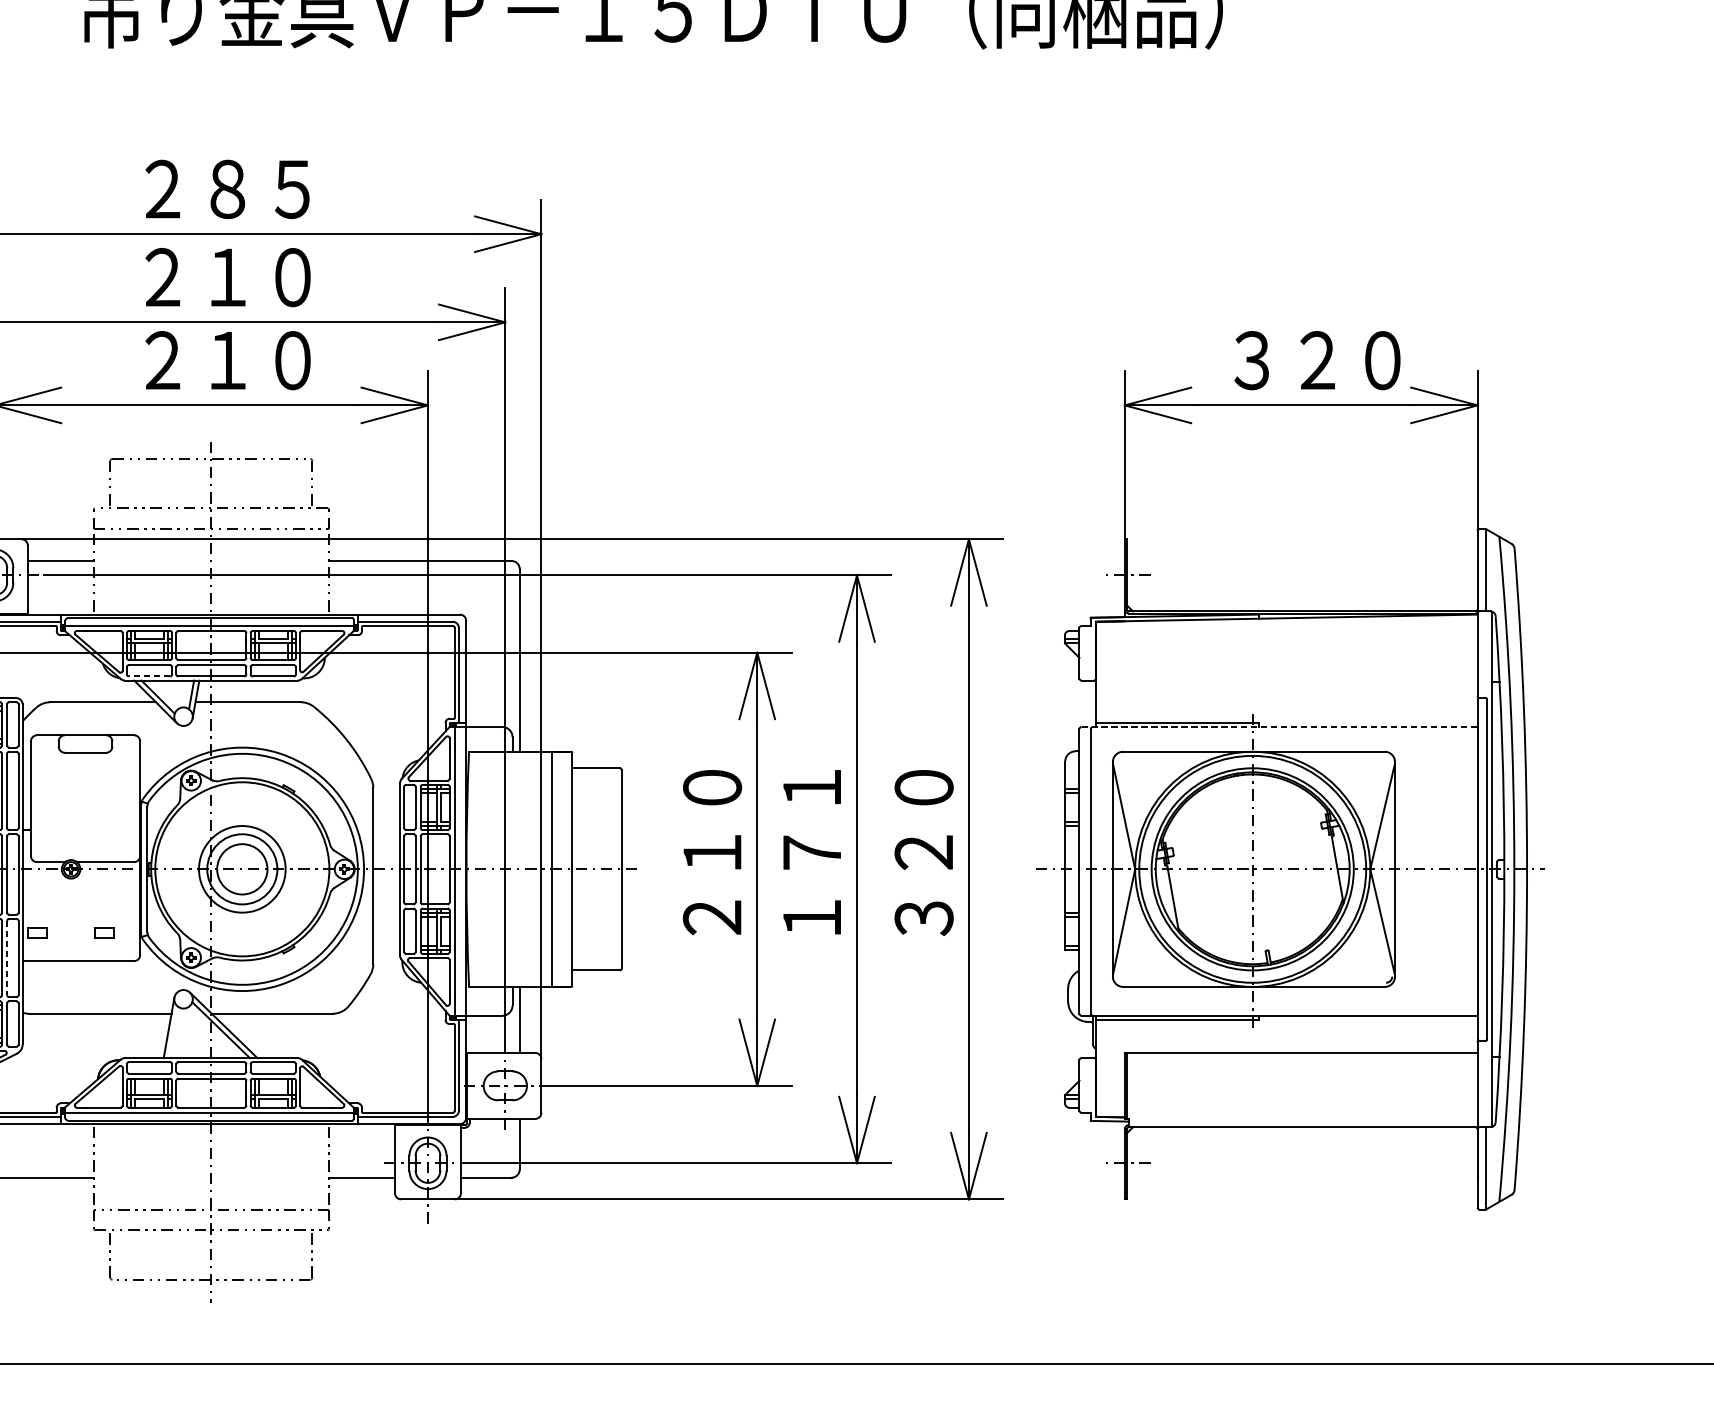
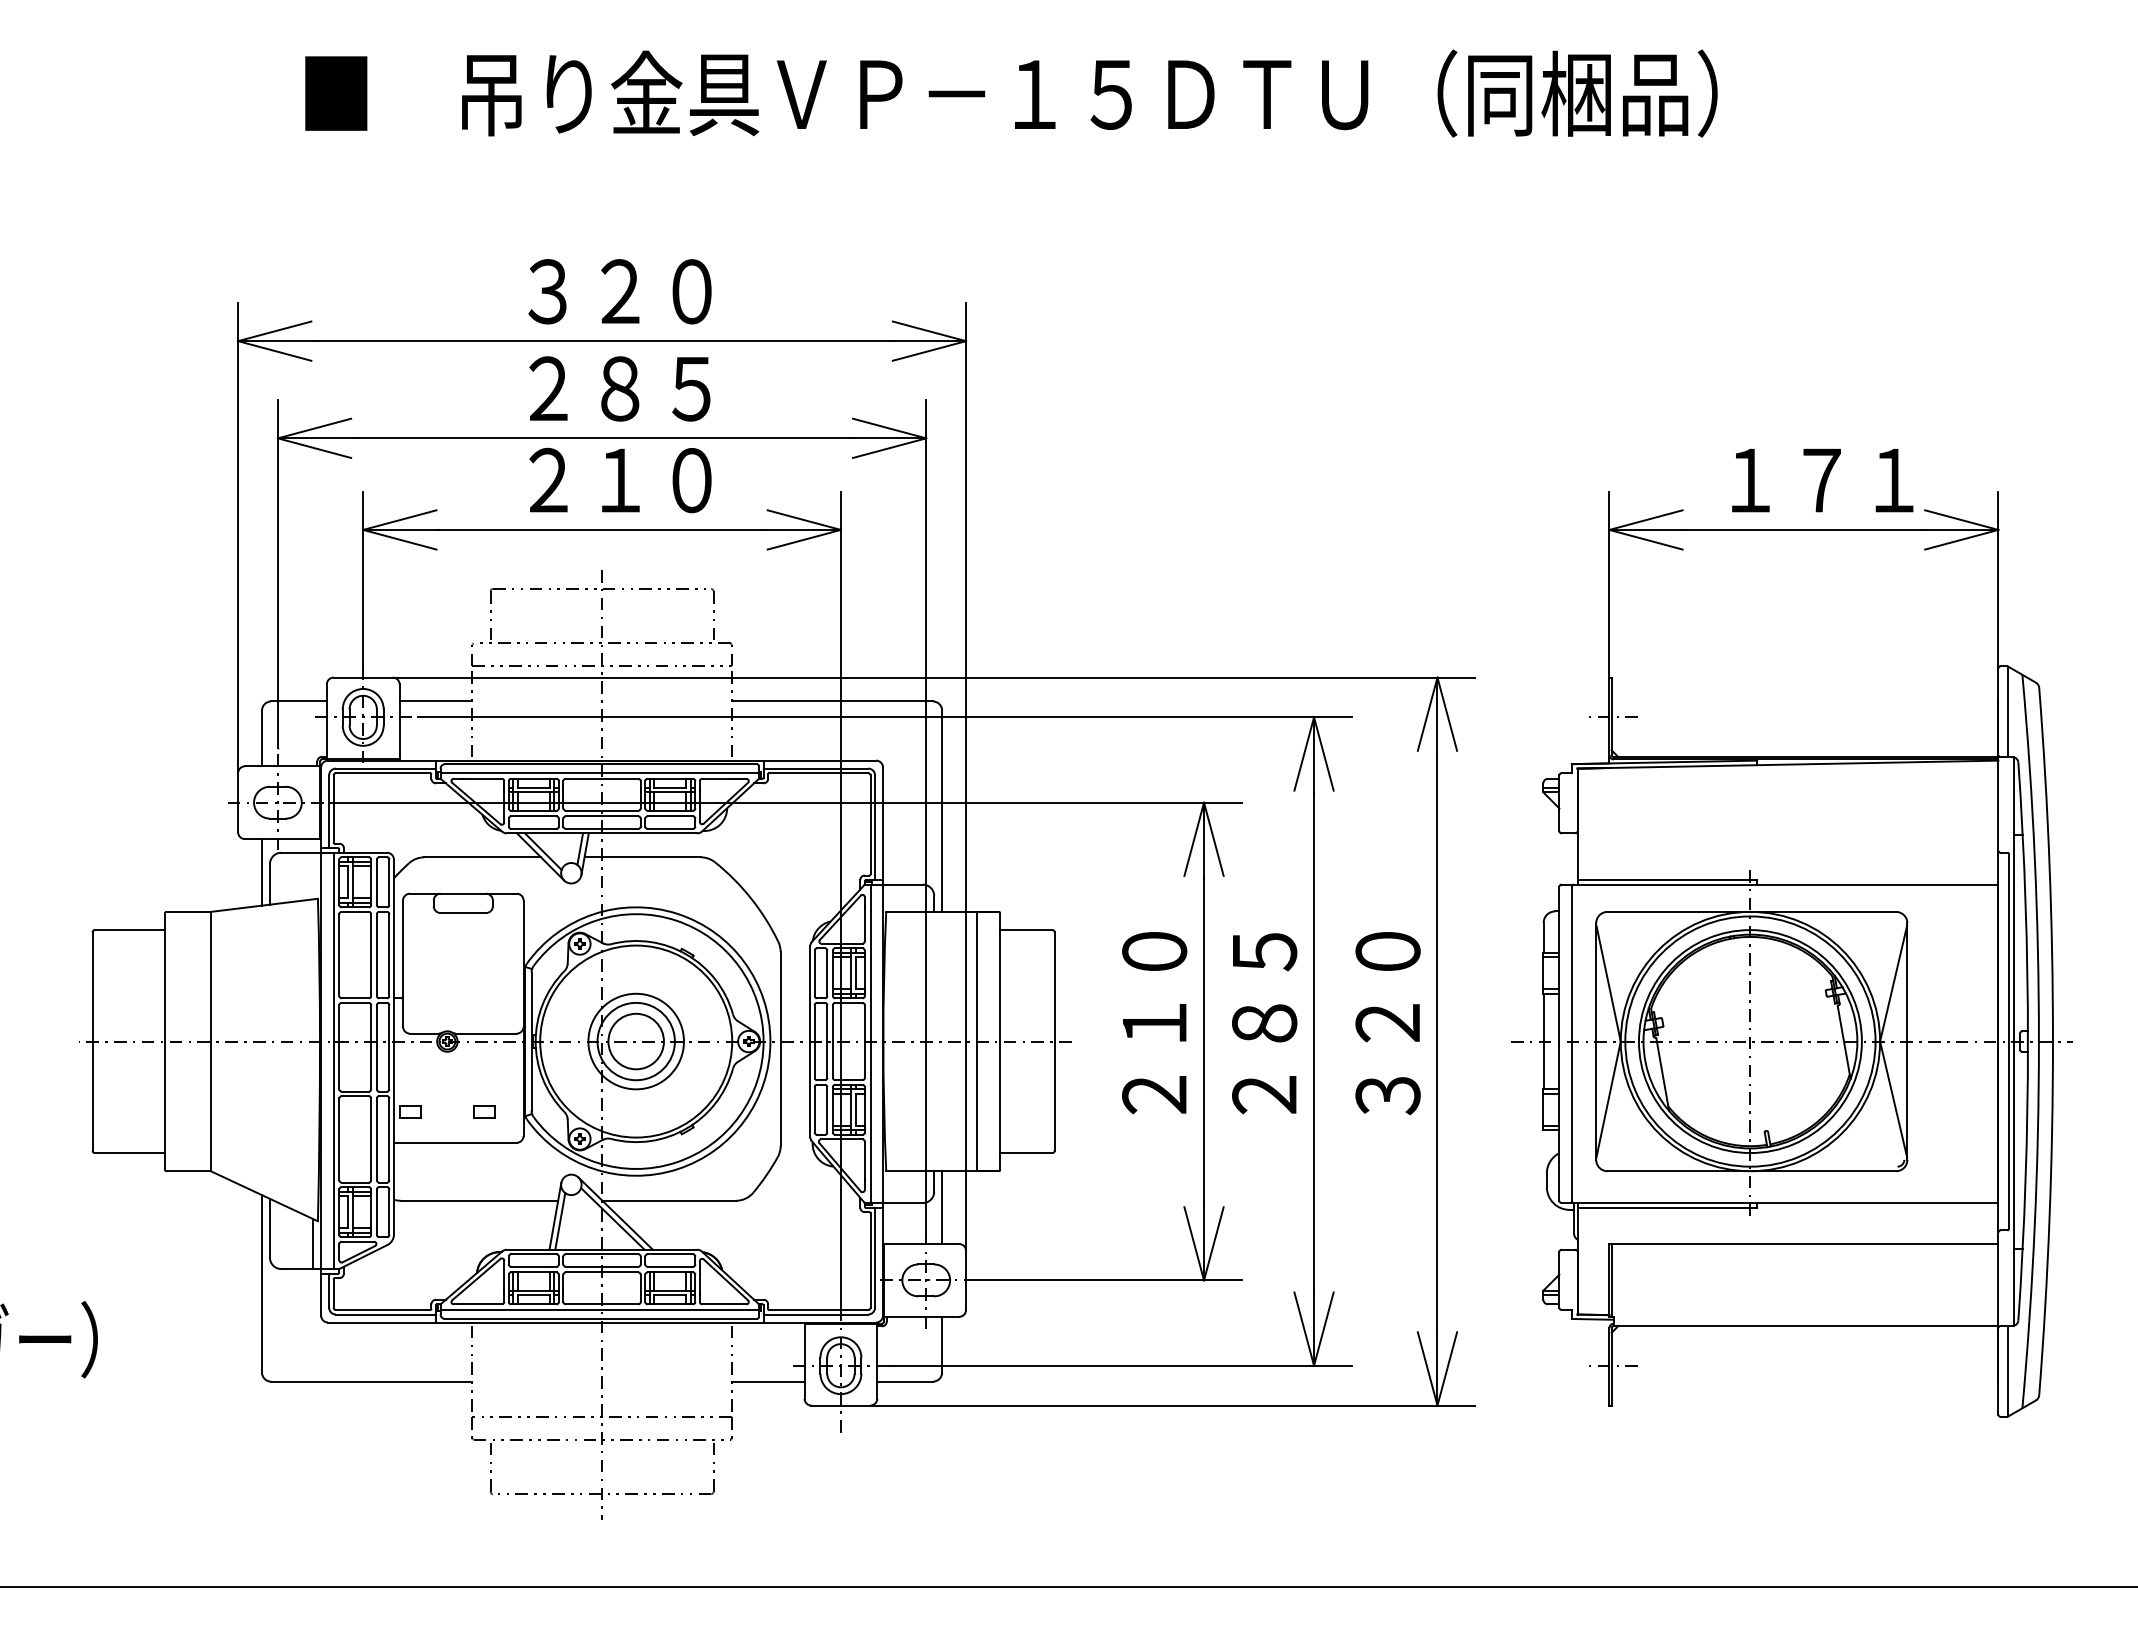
text: (227, 189) -> (619, 291), ２８５ -> ３２０
text: (260, 277) -> (656, 388), ２１０ -> ２８５
text: (1317, 360) -> (1821, 480), ３２０ -> １７１
line: (149, 676) -> (533, 828), dashed -> solid
line: (1279, 726) -> (1780, 884), dashed -> solid
text: (812, 852) -> (1264, 1023), １７１ -> ２８５
line: (6, 958) -> (376, 1139), dashed -> solid
line: (173, 1032) -> (560, 1221), added

